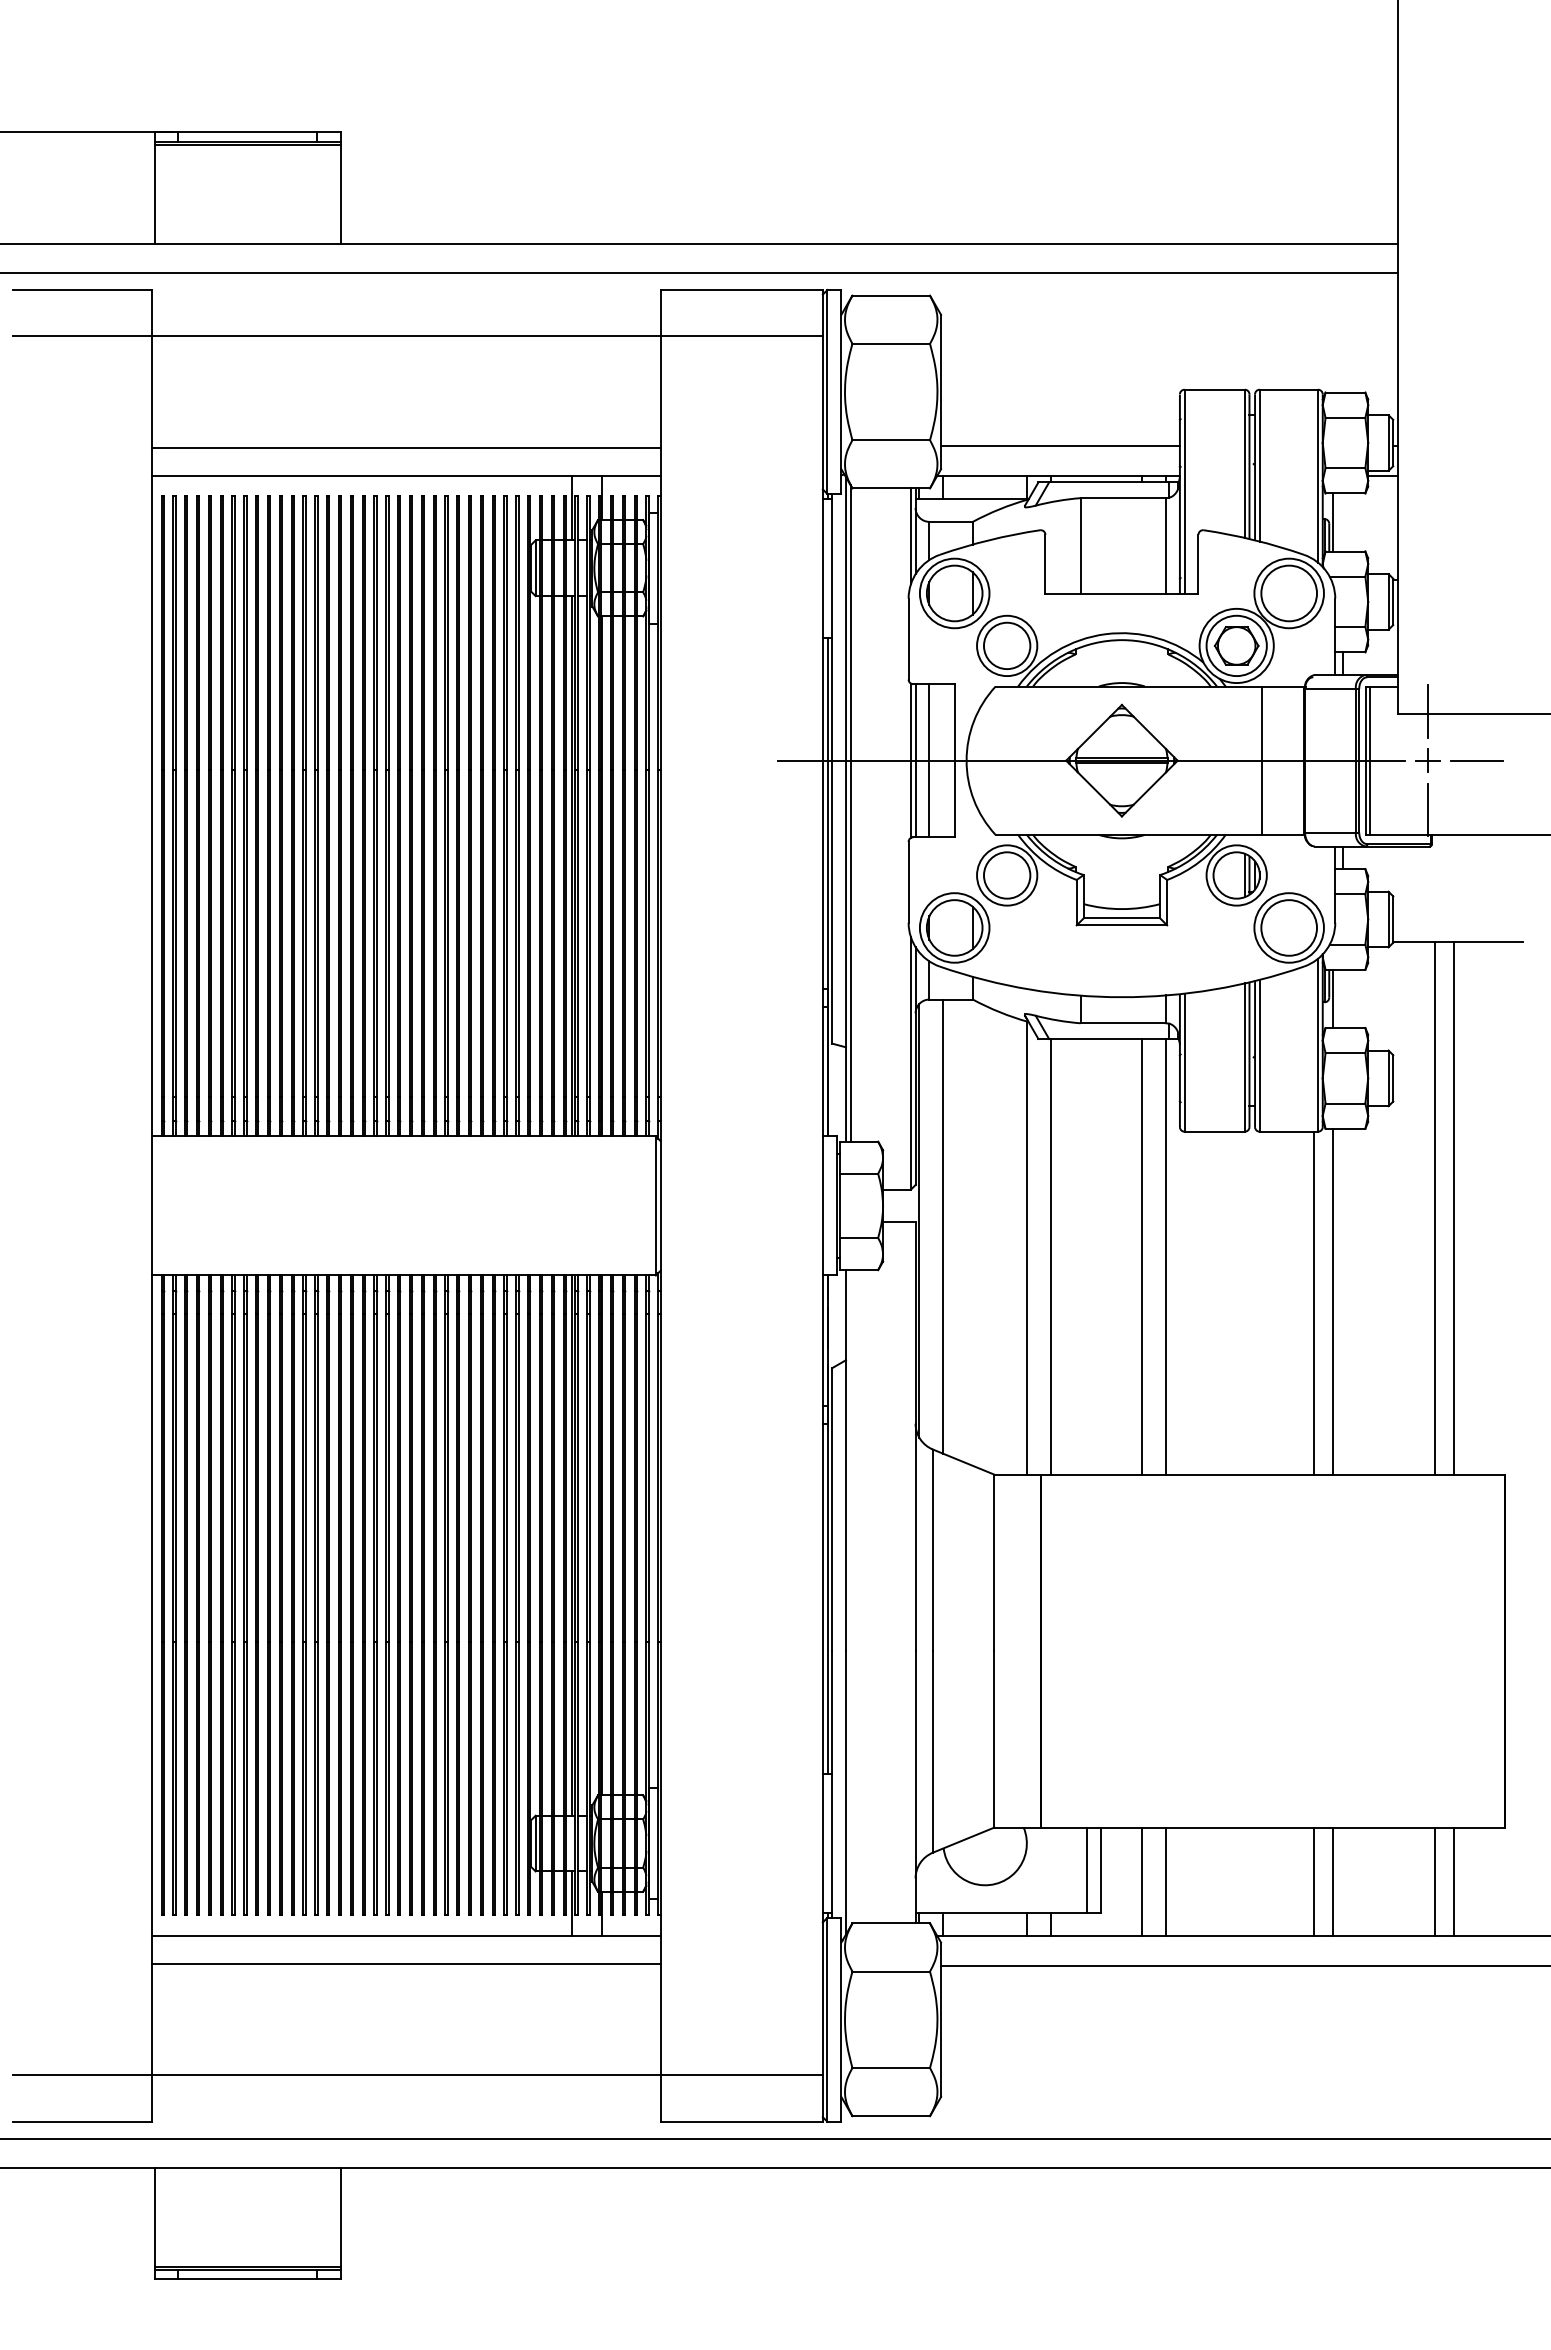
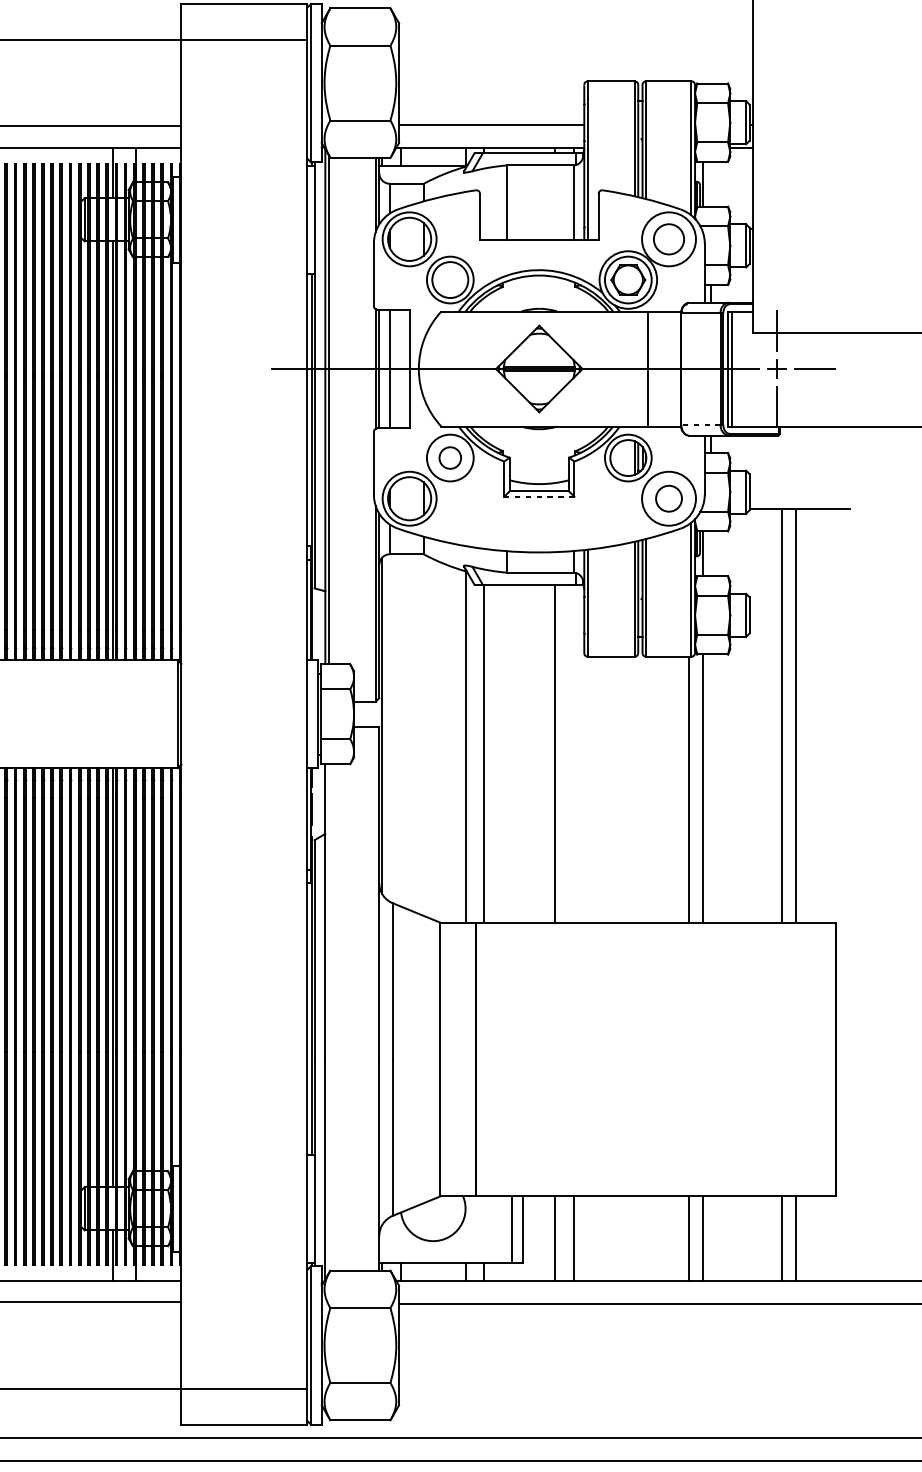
circle: (1289, 593) -> (669, 239), size x0.7
line: (1330, 832) -> (701, 424), solid -> dashed
circle: (1006, 875) -> (449, 458), size x0.6
line: (1121, 925) -> (538, 496), solid -> dashed
circle: (1289, 927) -> (669, 498), size x0.6
line: (943, 1226) -> (400, 730), removed
line: (1166, 1256) -> (573, 753), removed

